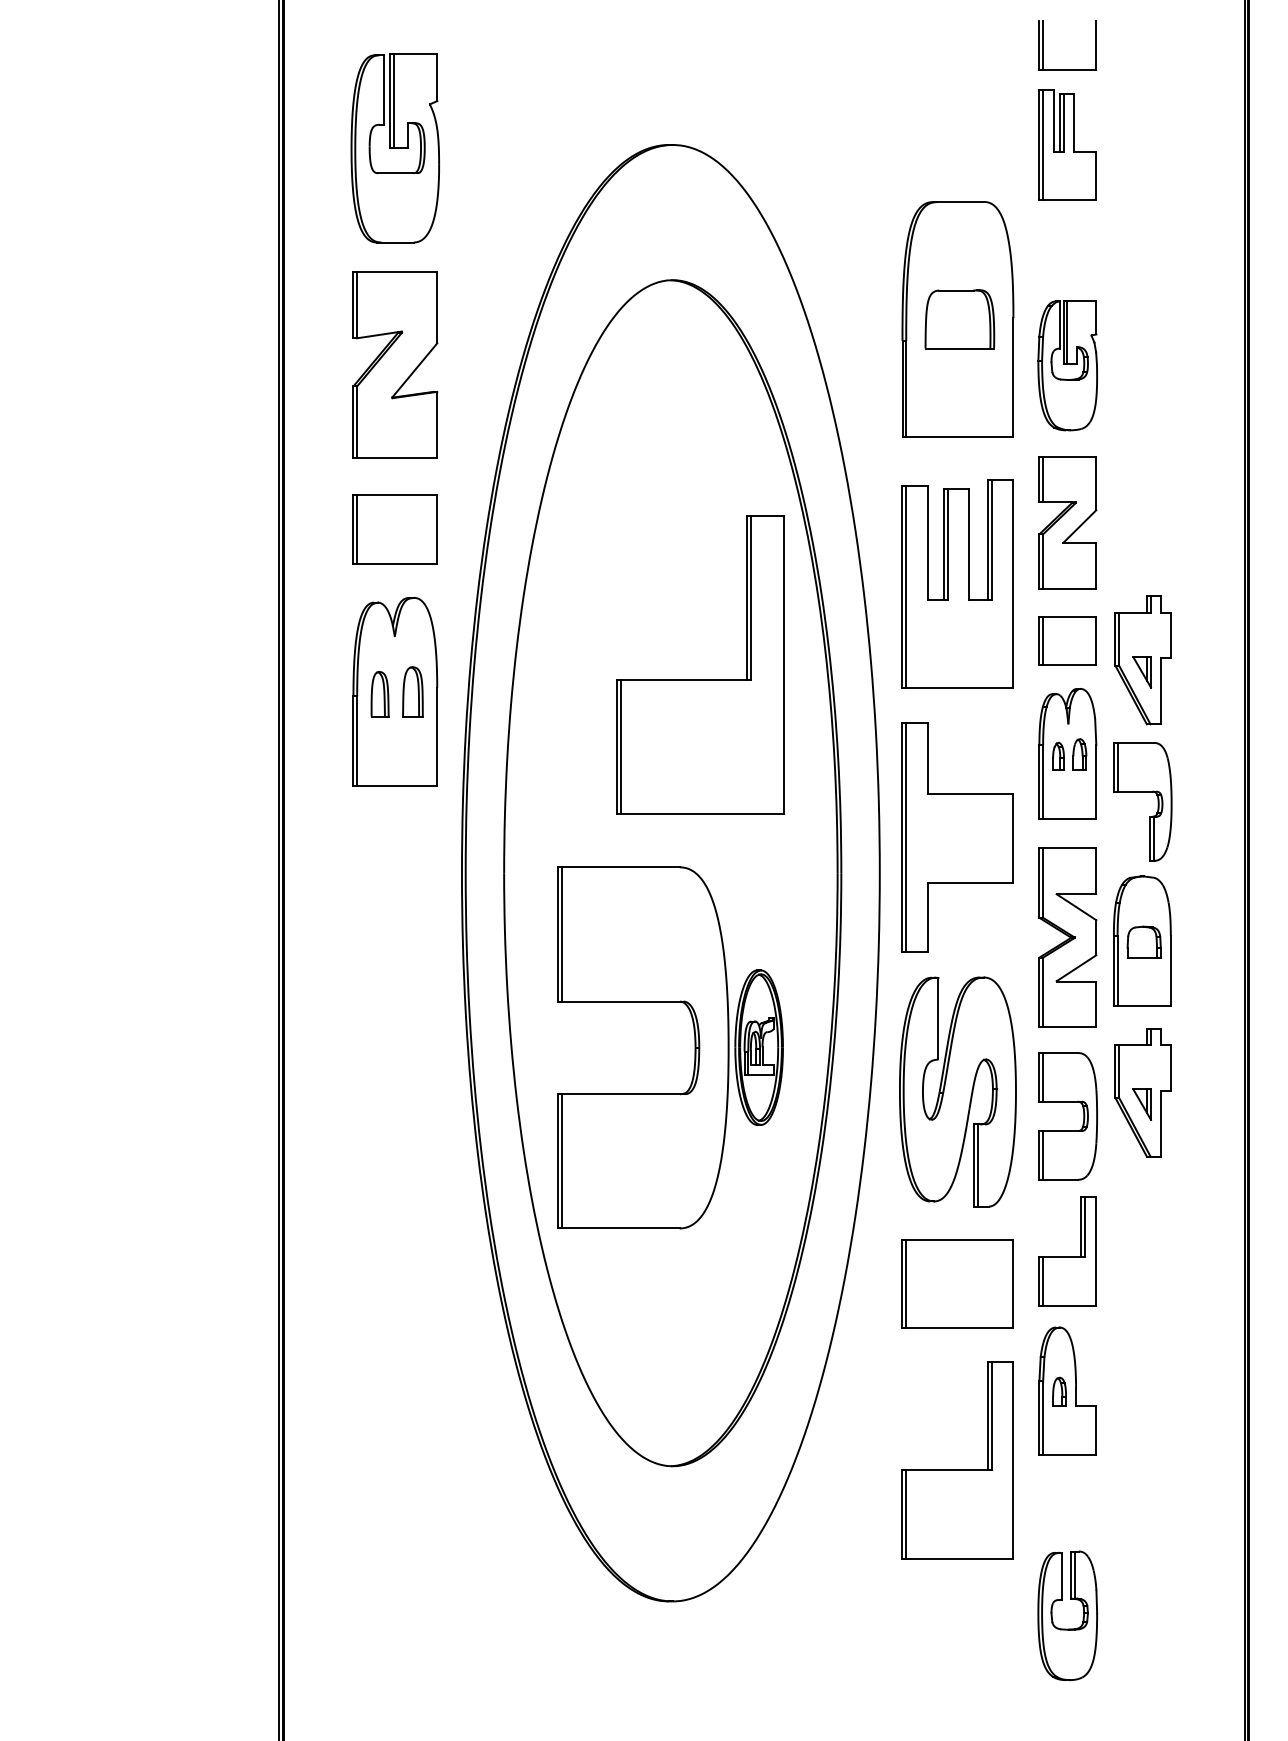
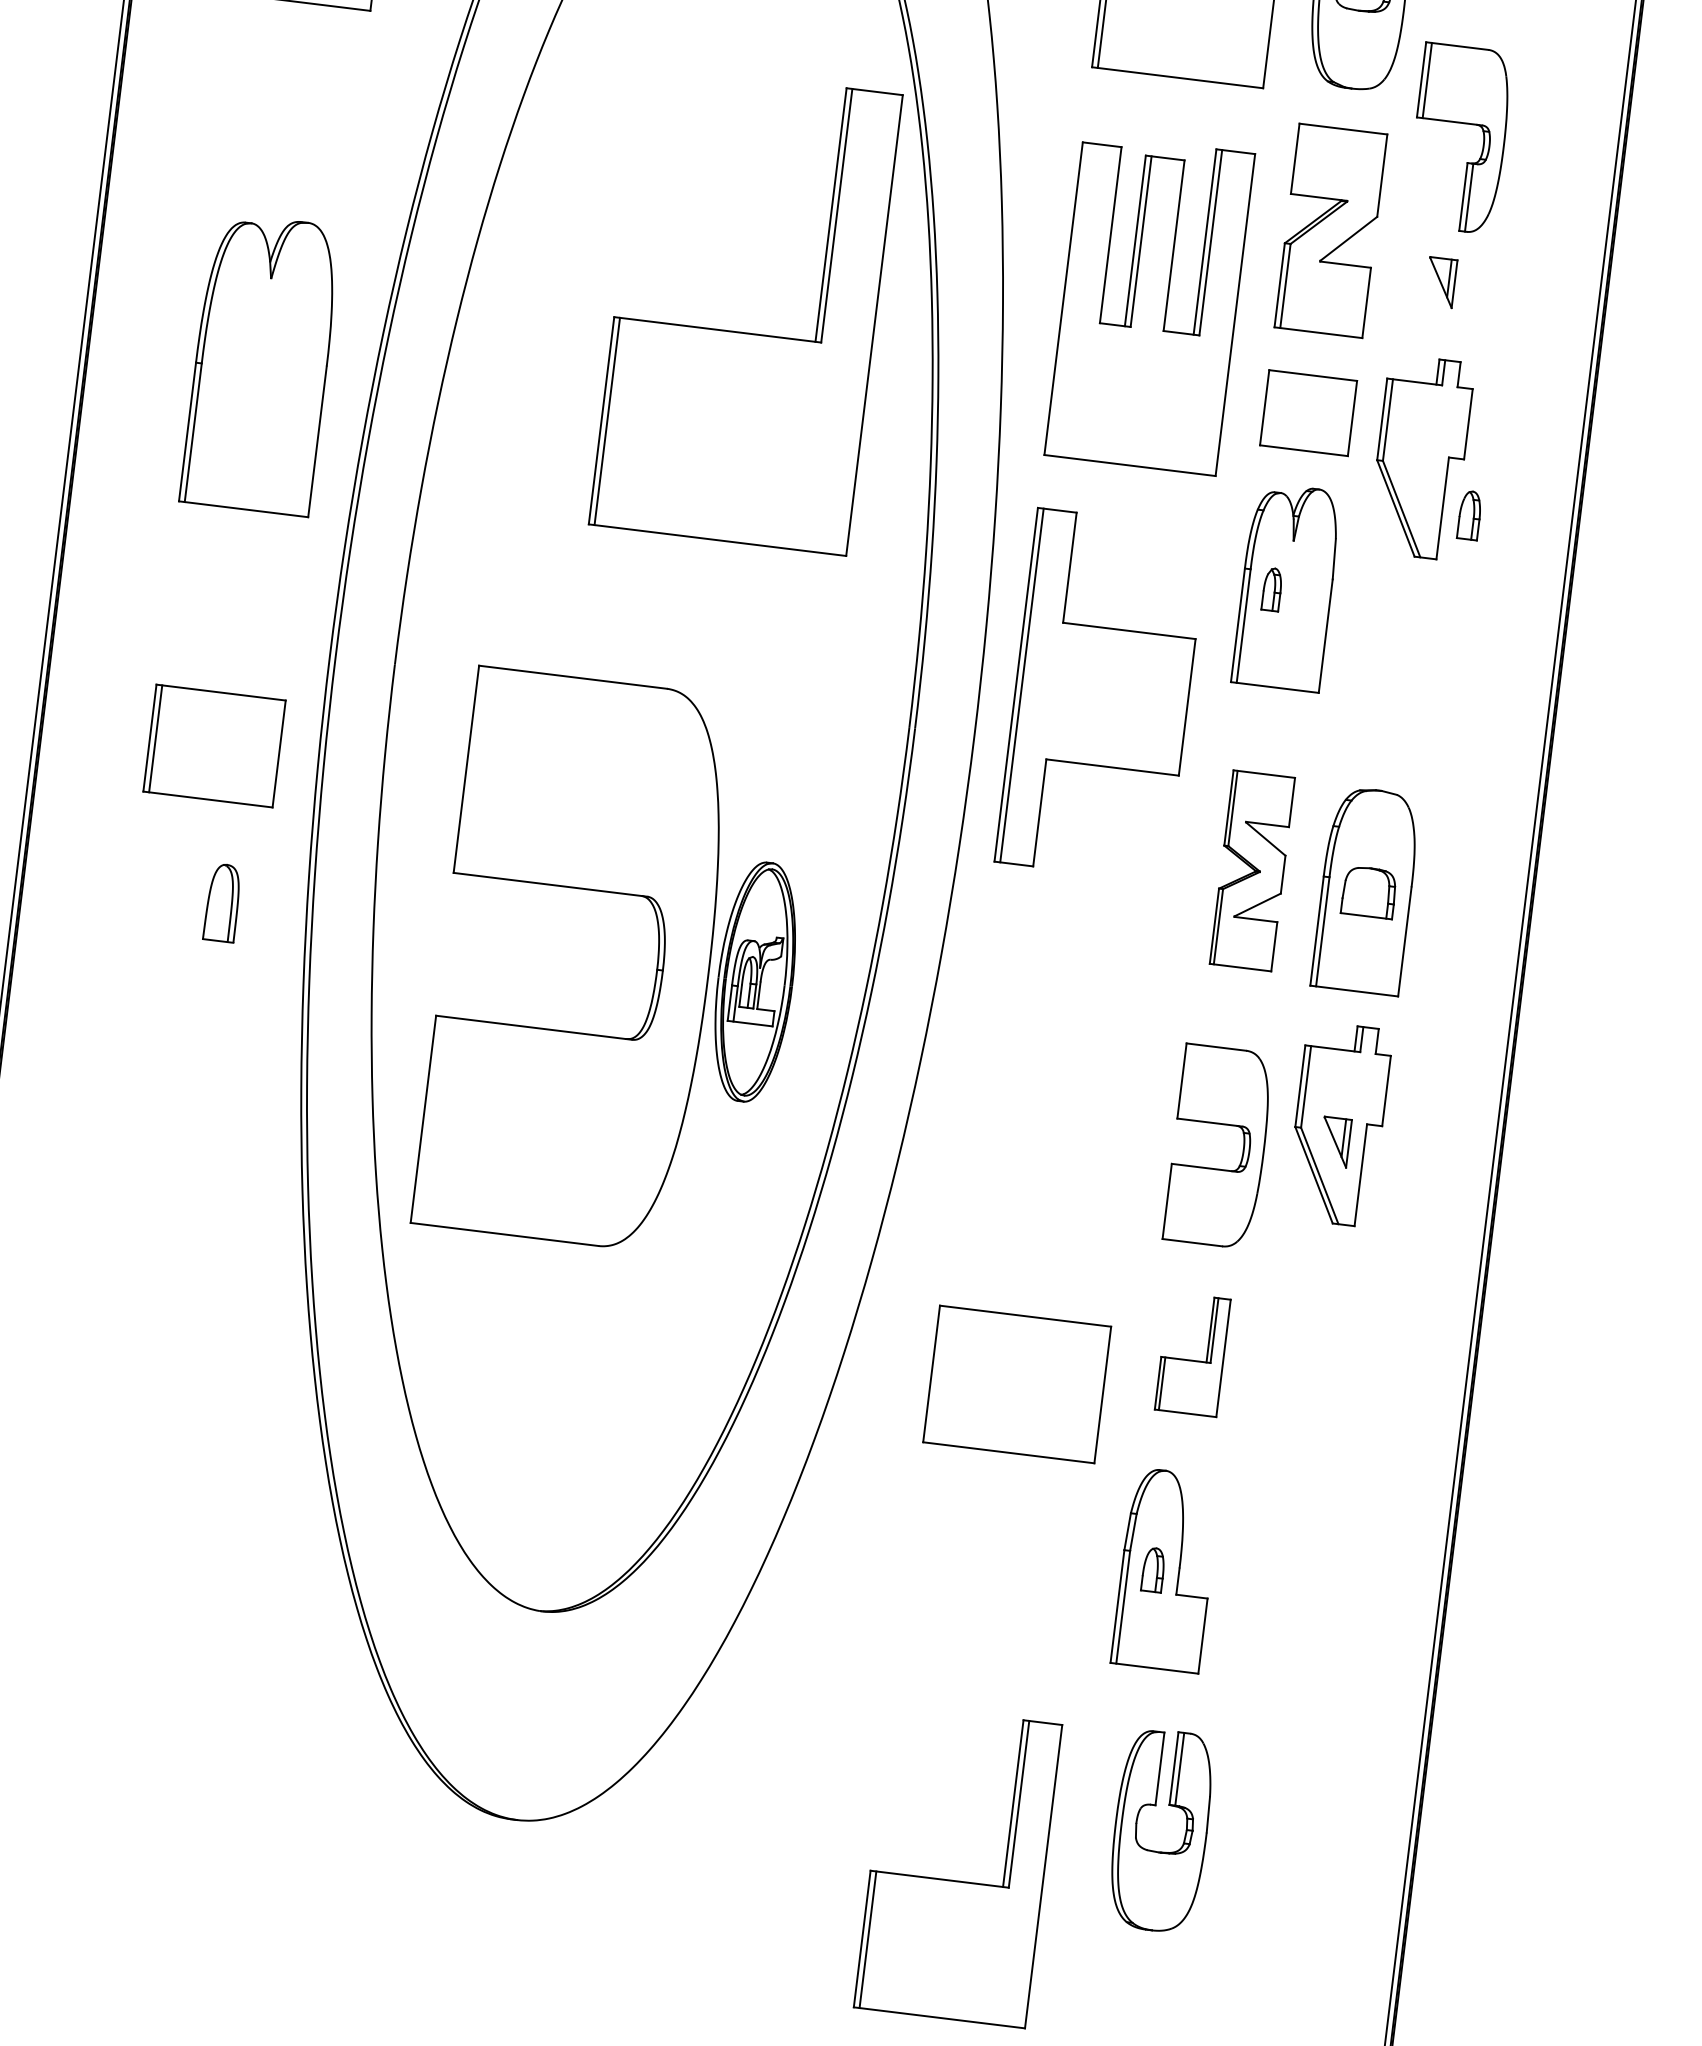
line: (1043, 479) -> (1301, 159), removed
part: (394, 529) -> (213, 746), moved
line: (906, 586) -> (1069, 298), removed
line: (1043, 640) -> (1271, 407), removed
part: (1141, 672) -> (1439, 282), moved
part: (700, 679) -> (743, 332), moved
part: (412, 691) -> (222, 902), moved
part: (379, 694) -> (236, 365), removed
part: (1079, 754) -> (1469, 515), moved
part: (1142, 792) -> (1460, 124), moved
line: (561, 934) -> (471, 770), removed
part: (1067, 937) -> (1251, 870), size x0.7
line: (1043, 1077) -> (1188, 1081), removed
part: (957, 1091) -> (1052, 1087), removed
line: (1043, 1155) -> (1173, 1202), removed
line: (561, 1161) -> (428, 1120), removed
part: (1067, 1251) -> (1192, 1354), size x0.7
line: (906, 1283) -> (937, 1373), removed
part: (957, 1469) -> (955, 1880), moved
part: (1067, 1628) -> (1158, 1850), moved

